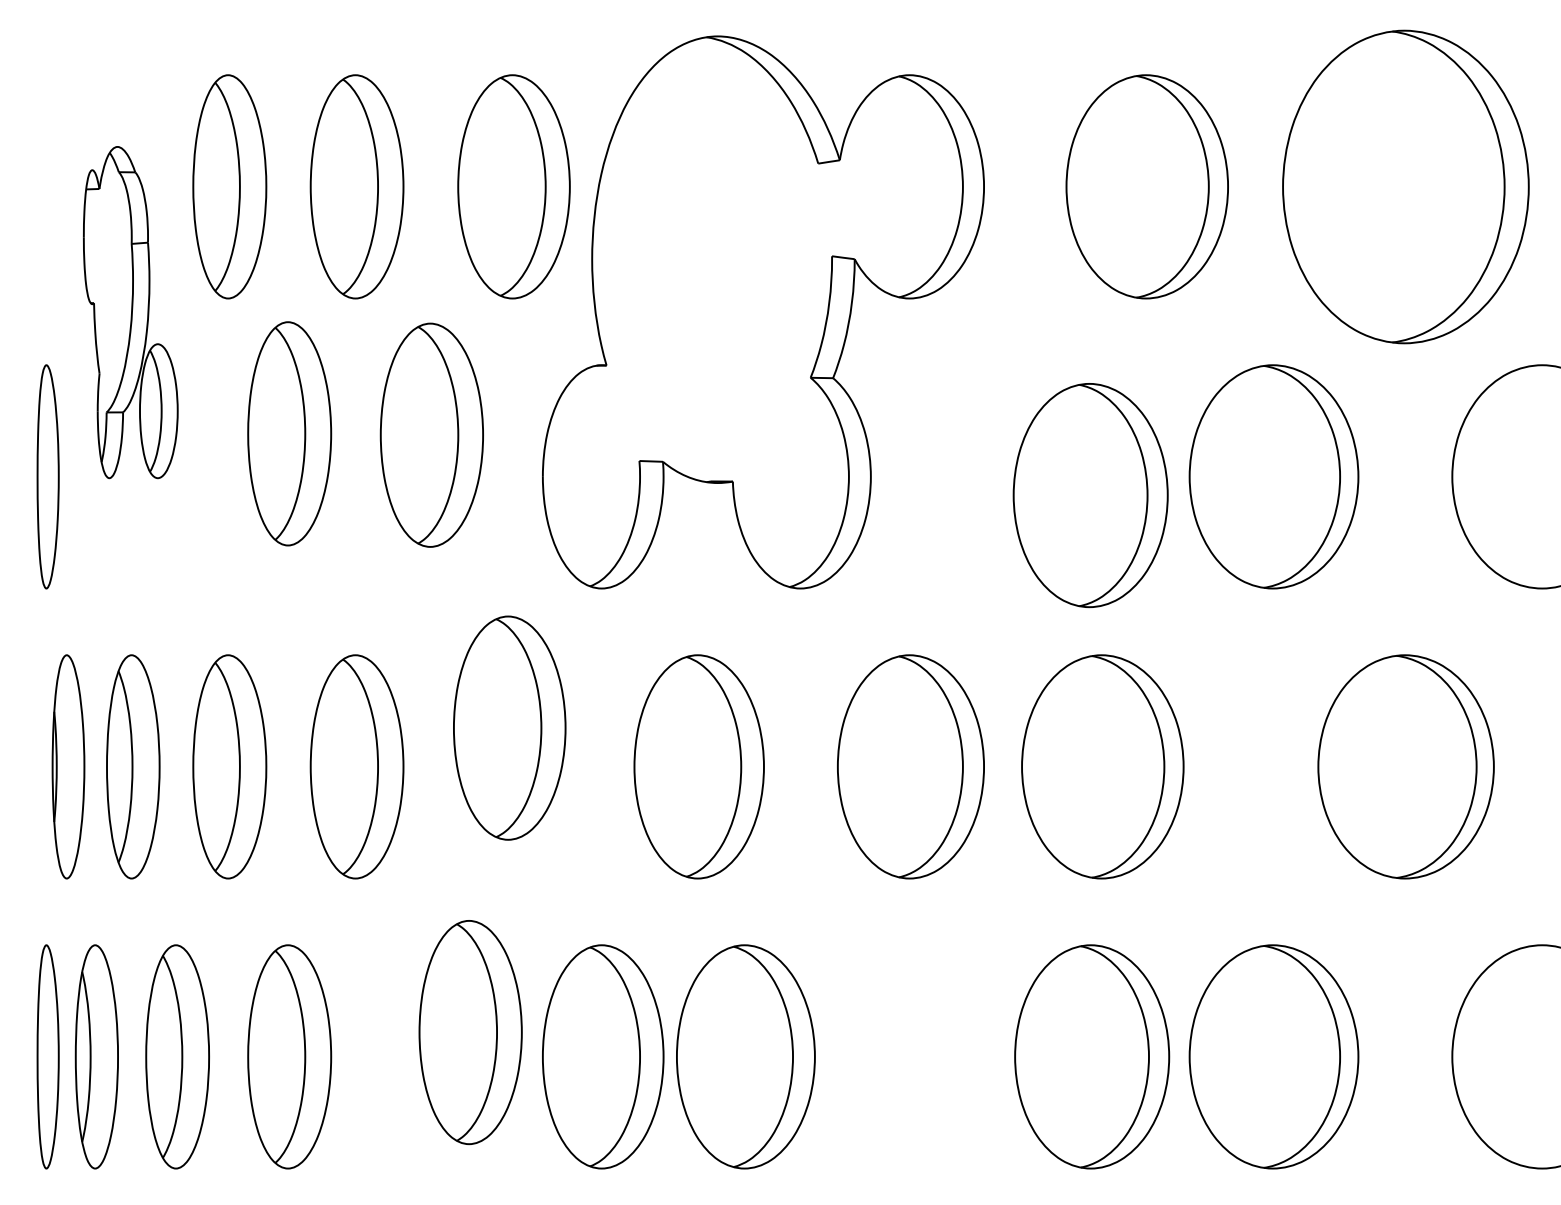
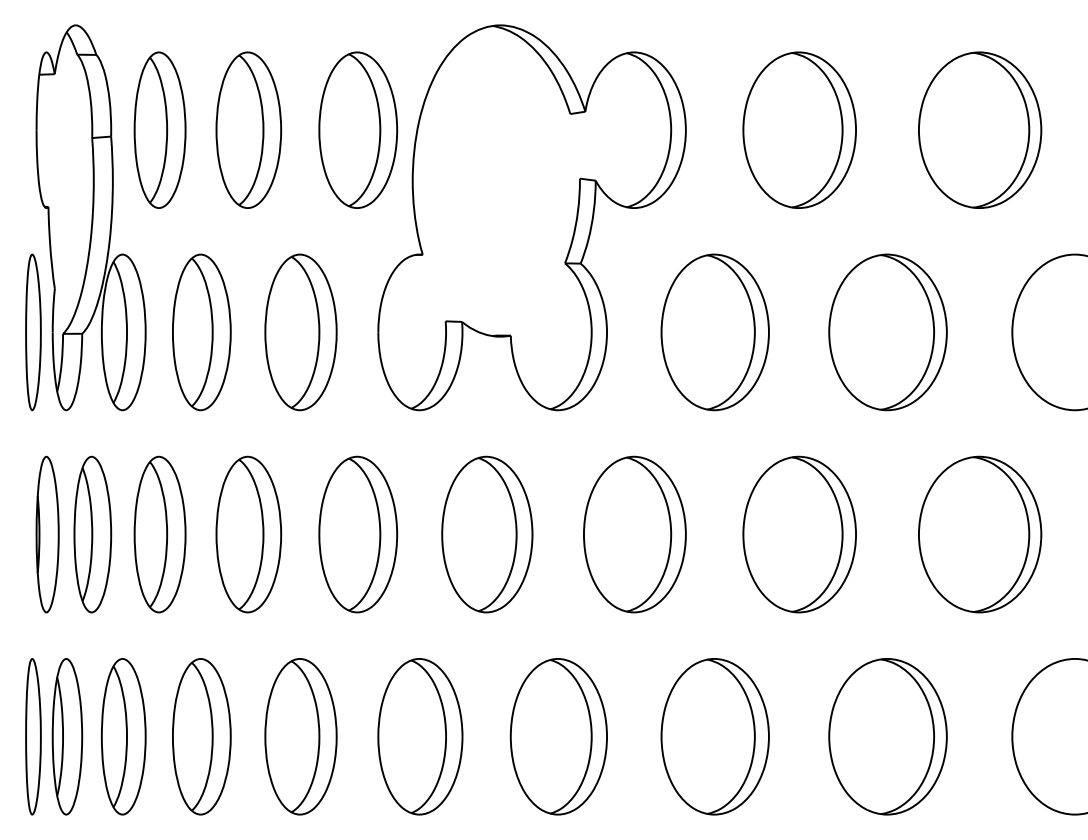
part: (1406, 185) -> (980, 129), size x0.71
part: (129, 312) -> (90, 217), size x1.67
part: (289, 433) -> (201, 332), moved
part: (431, 435) -> (300, 332), moved
part: (1089, 495) -> (714, 332), moved
part: (510, 728) -> (358, 534), moved
part: (1102, 766) -> (799, 534), moved
part: (469, 1032) -> (300, 736), moved
part: (745, 1056) -> (558, 736), moved
part: (1091, 1056) -> (714, 736), moved

